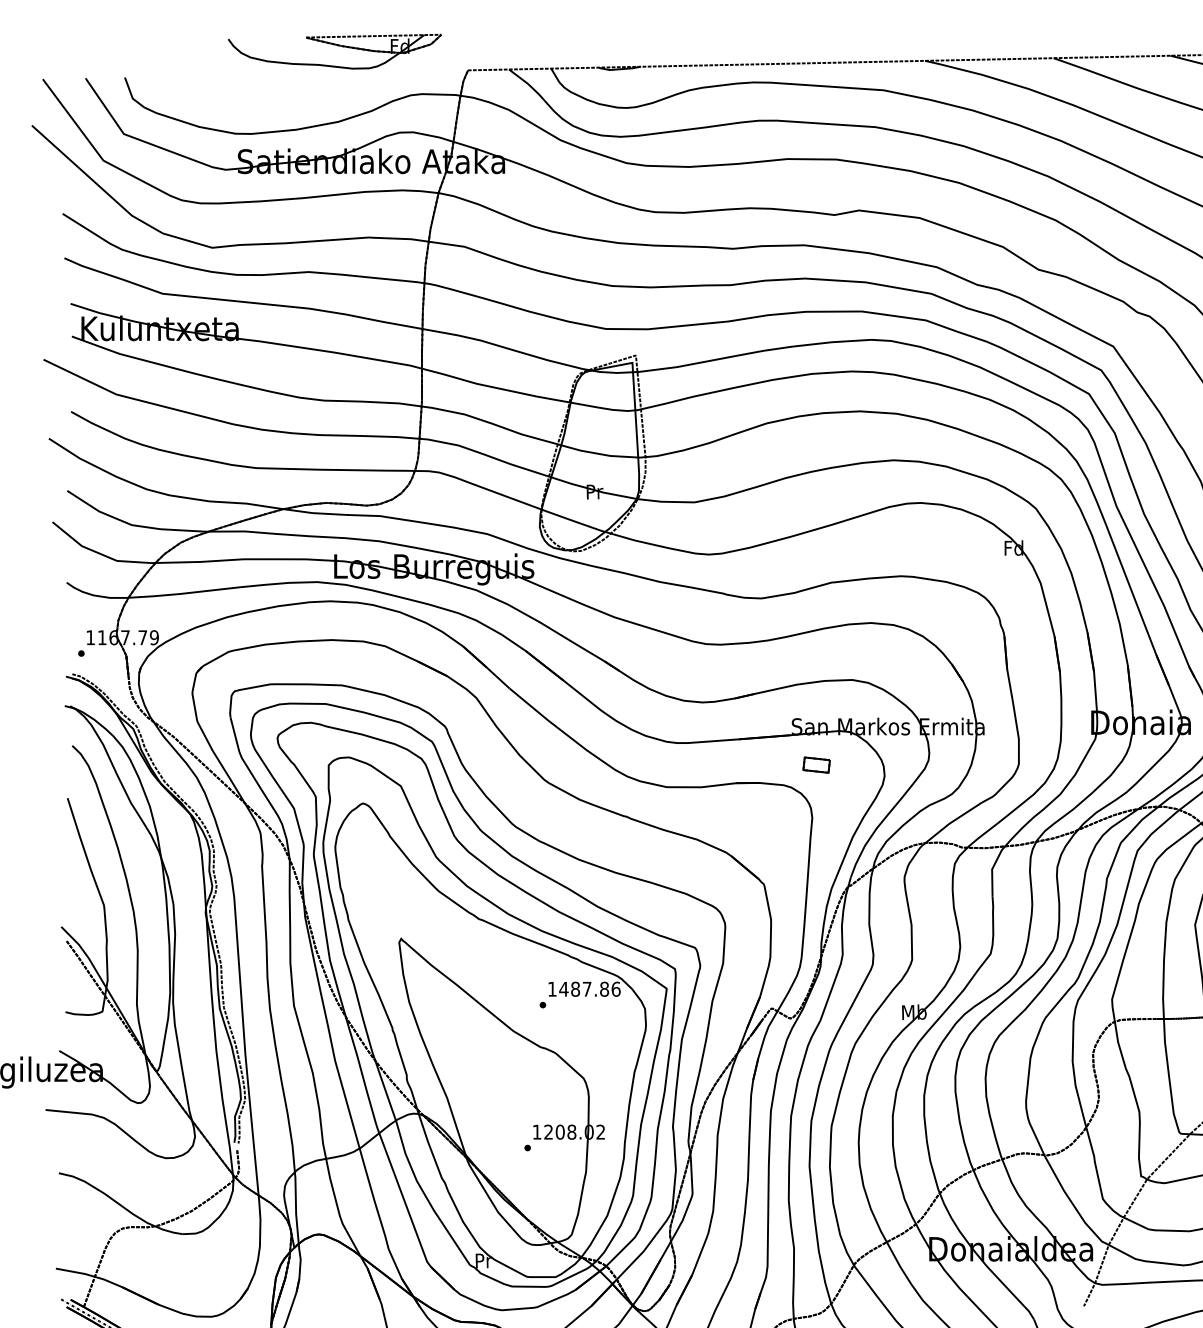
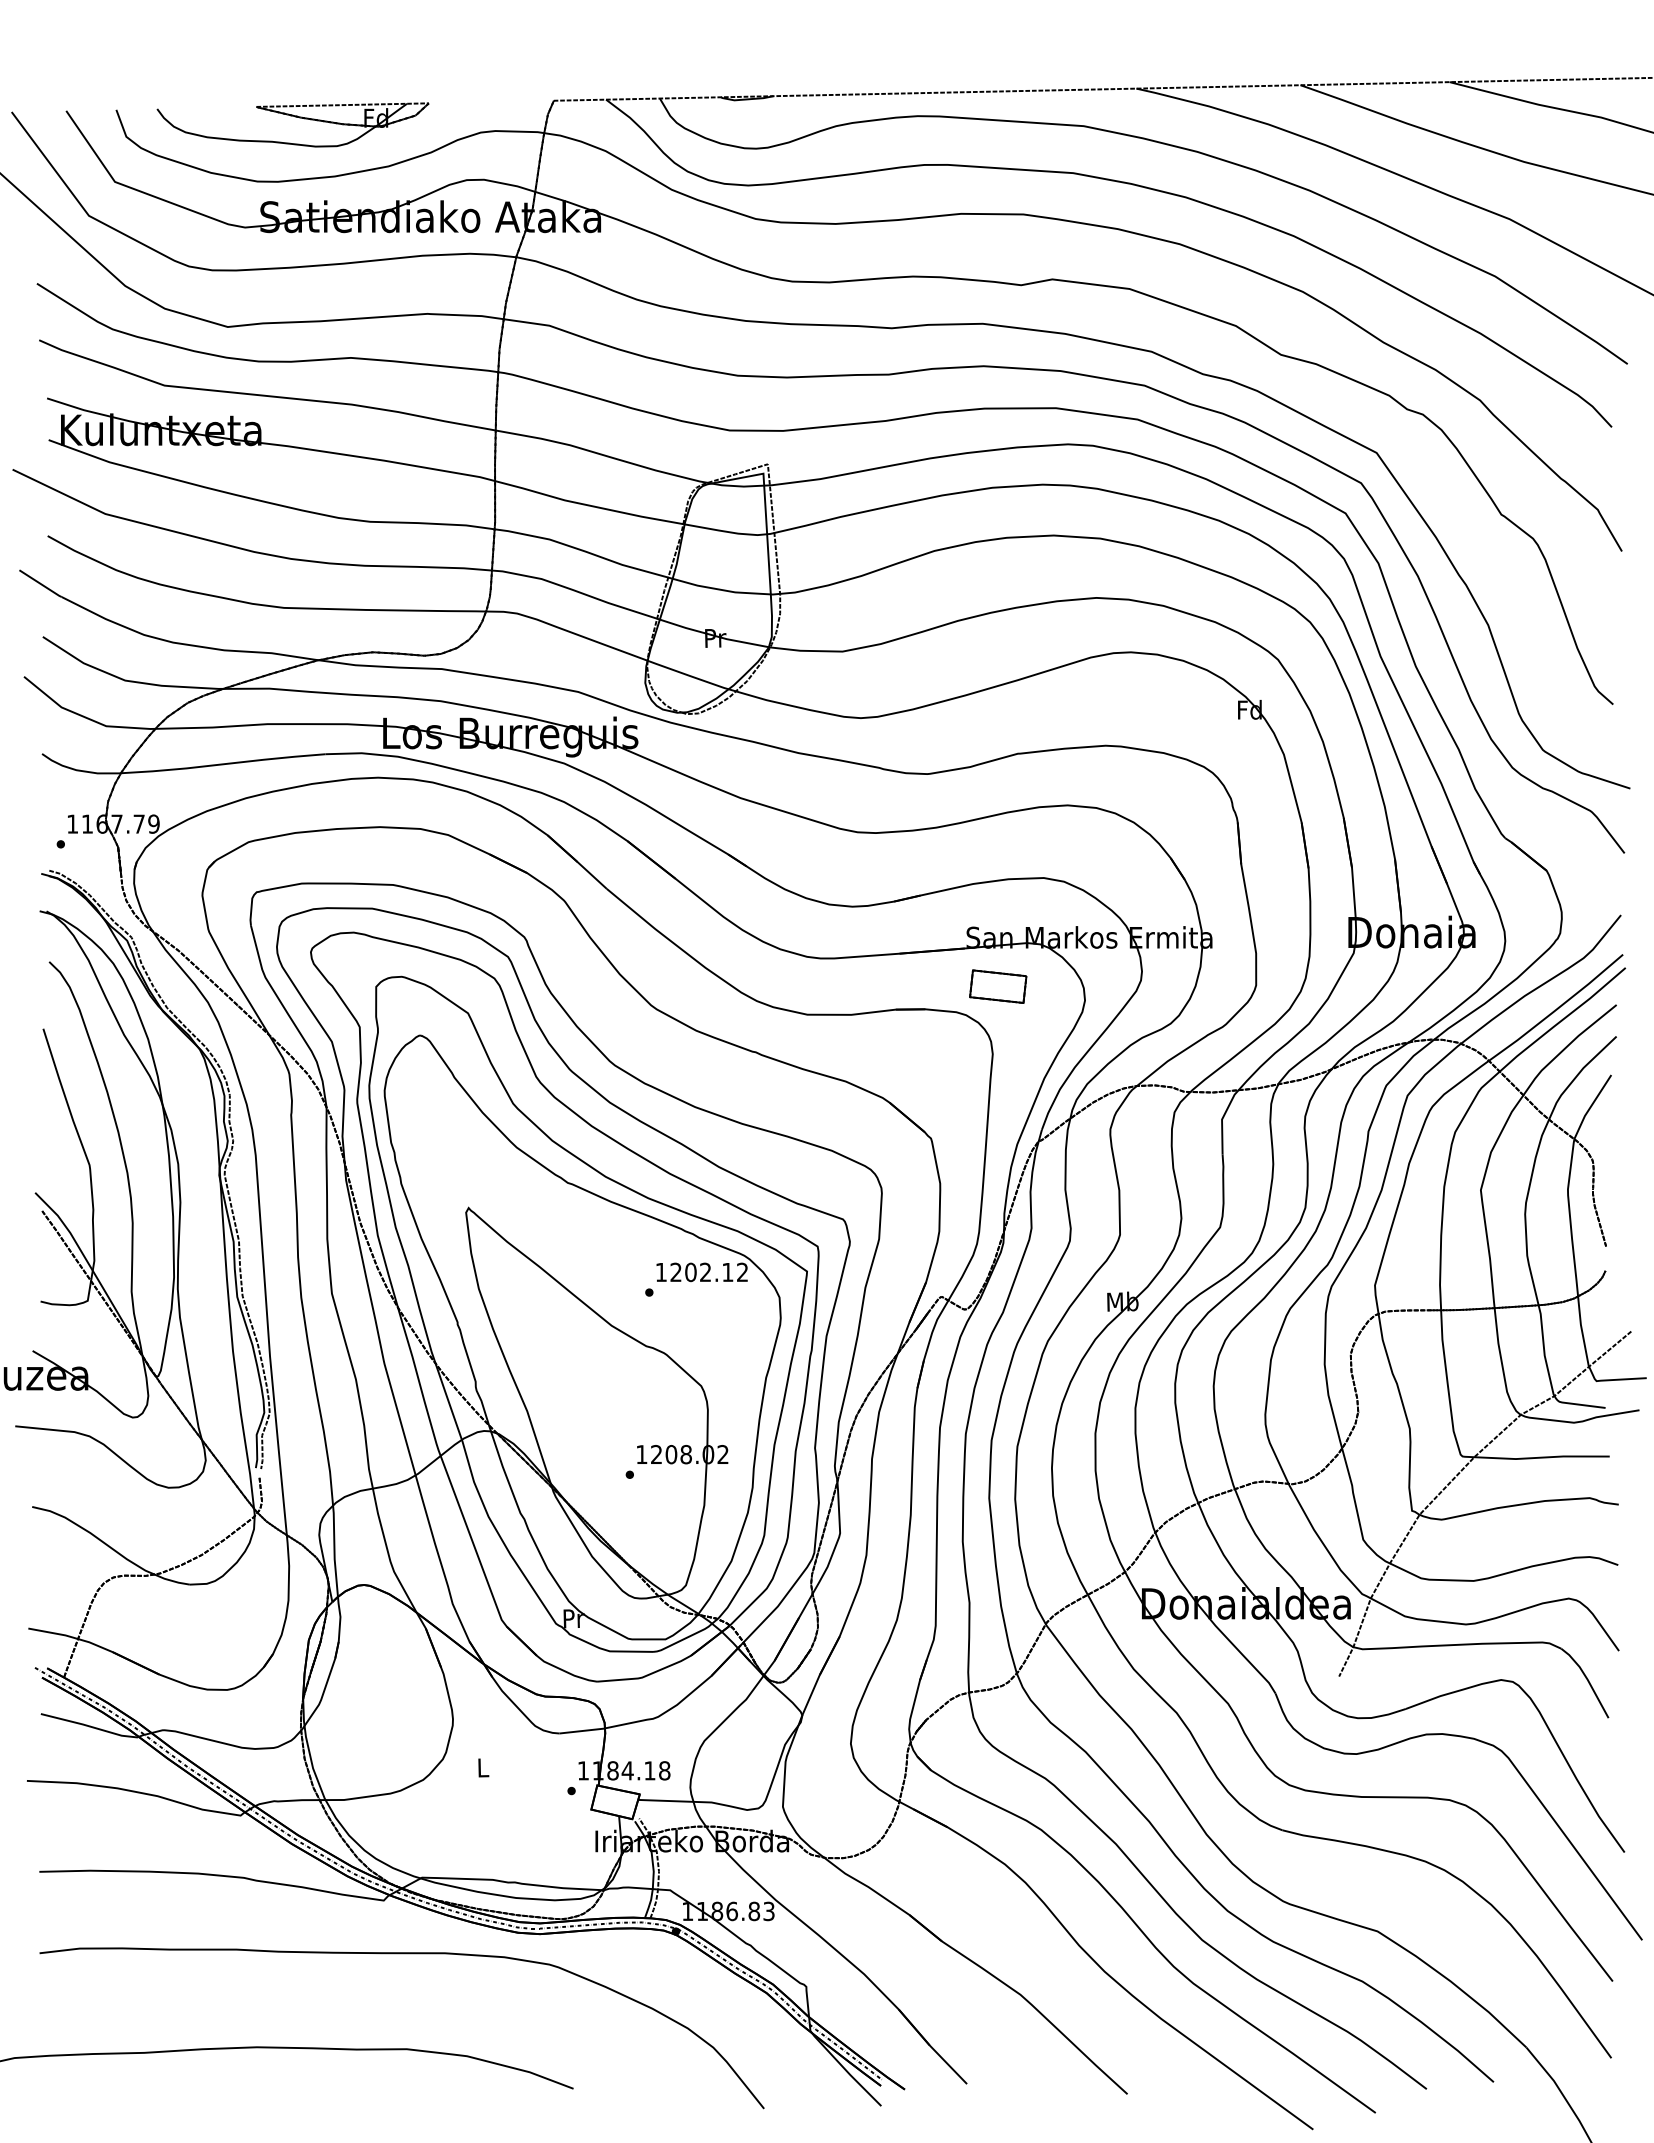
part: (336, 45) -> (295, 117), moved
part: (816, 765) -> (998, 986), size x1.67
text: (590, 989) -> (709, 1272), 1487.86 -> 1202.12

